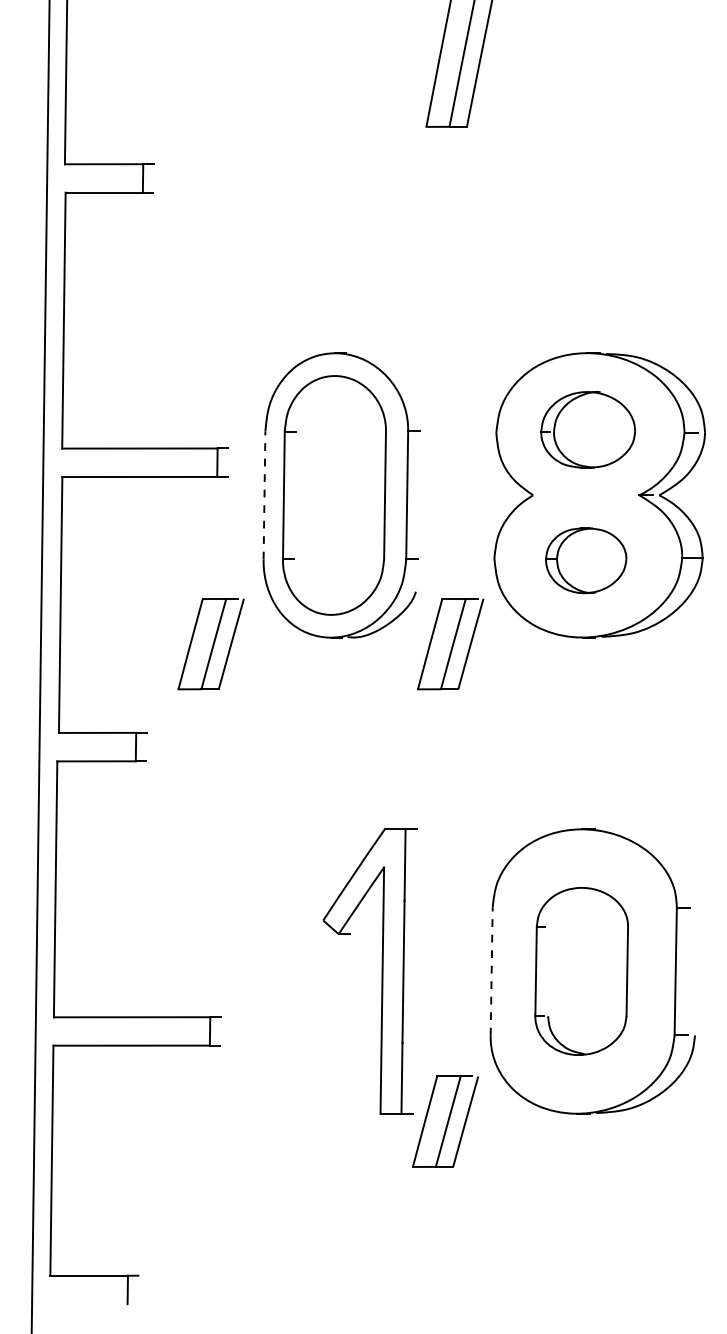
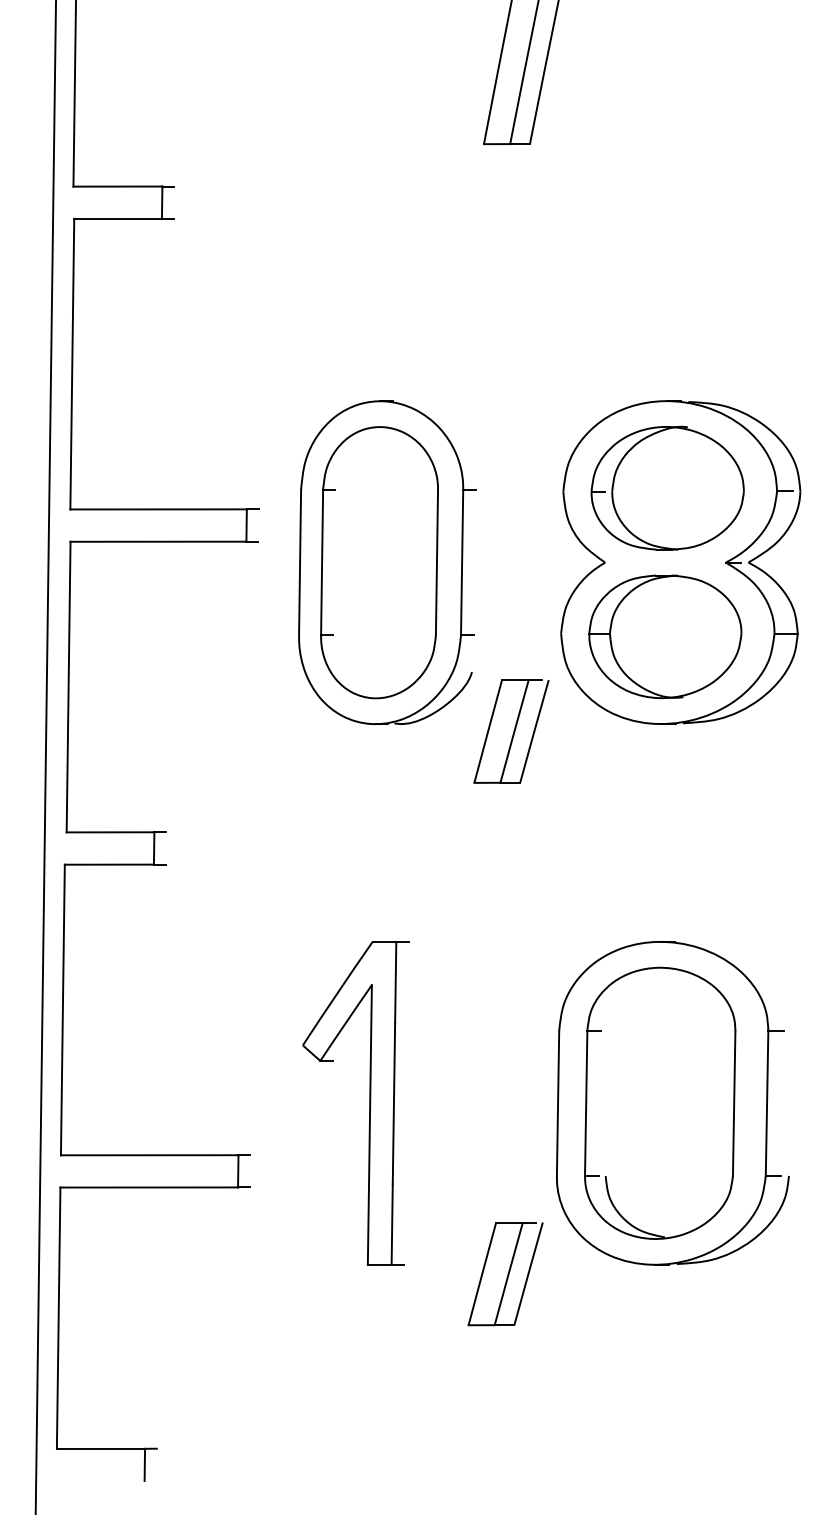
part: (588, 429) -> (667, 487), size x1.43
line: (264, 495) -> (300, 562), dashed -> solid
part: (586, 560) -> (665, 636), size x1.67
part: (211, 644) -> (239, 731), removed
part: (581, 970) -> (660, 1102), size x1.43
part: (381, 971) -> (369, 1103), moved
line: (492, 971) -> (558, 1103), dashed -> solid

